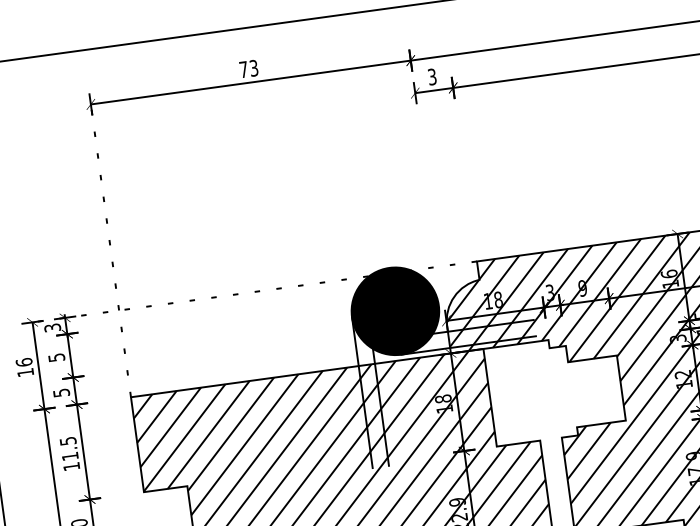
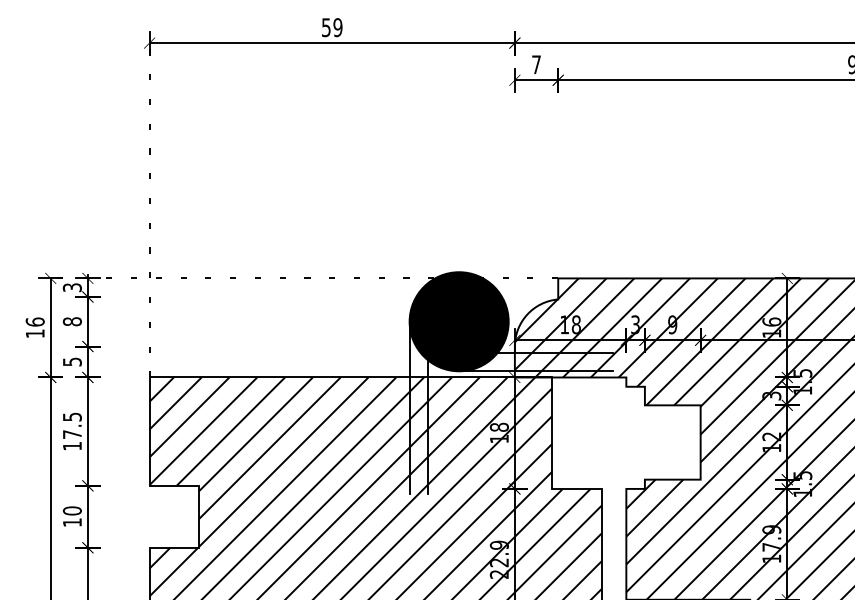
text: (249, 68) -> (332, 27), 73 -> 59
text: (432, 76) -> (536, 64), 3 -> 7
text: (55, 357) -> (71, 321), 5 -> 8
text: (70, 456) -> (72, 434), 11.5 -> 17.5

